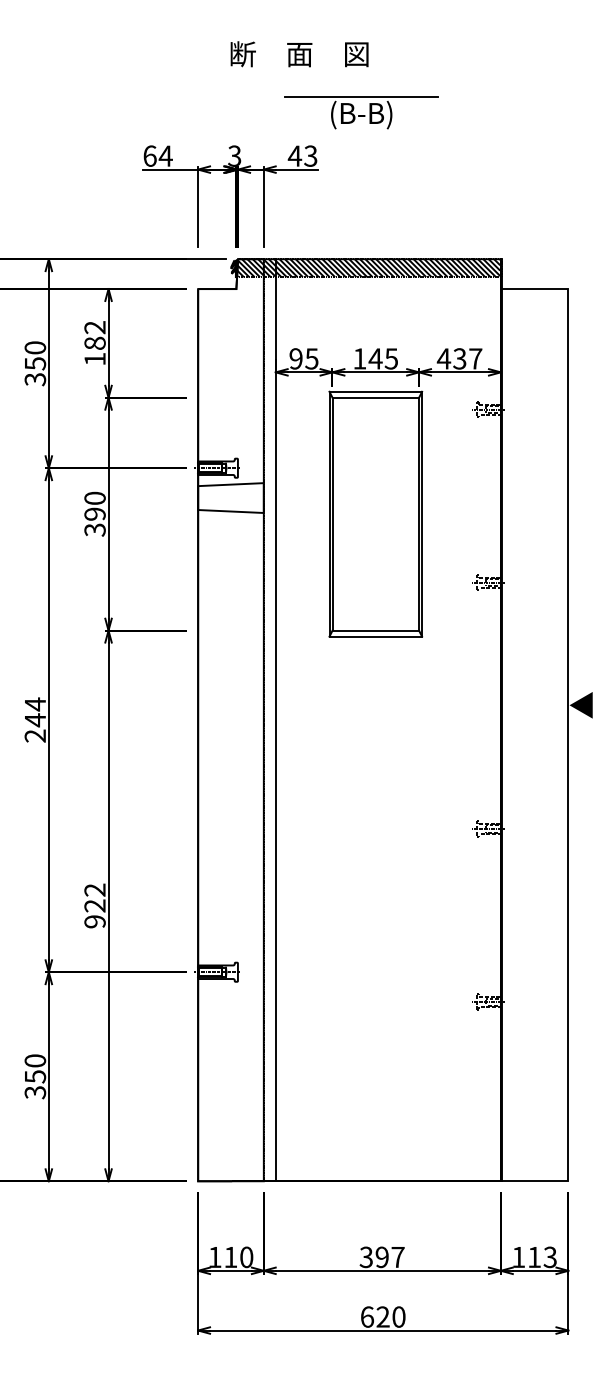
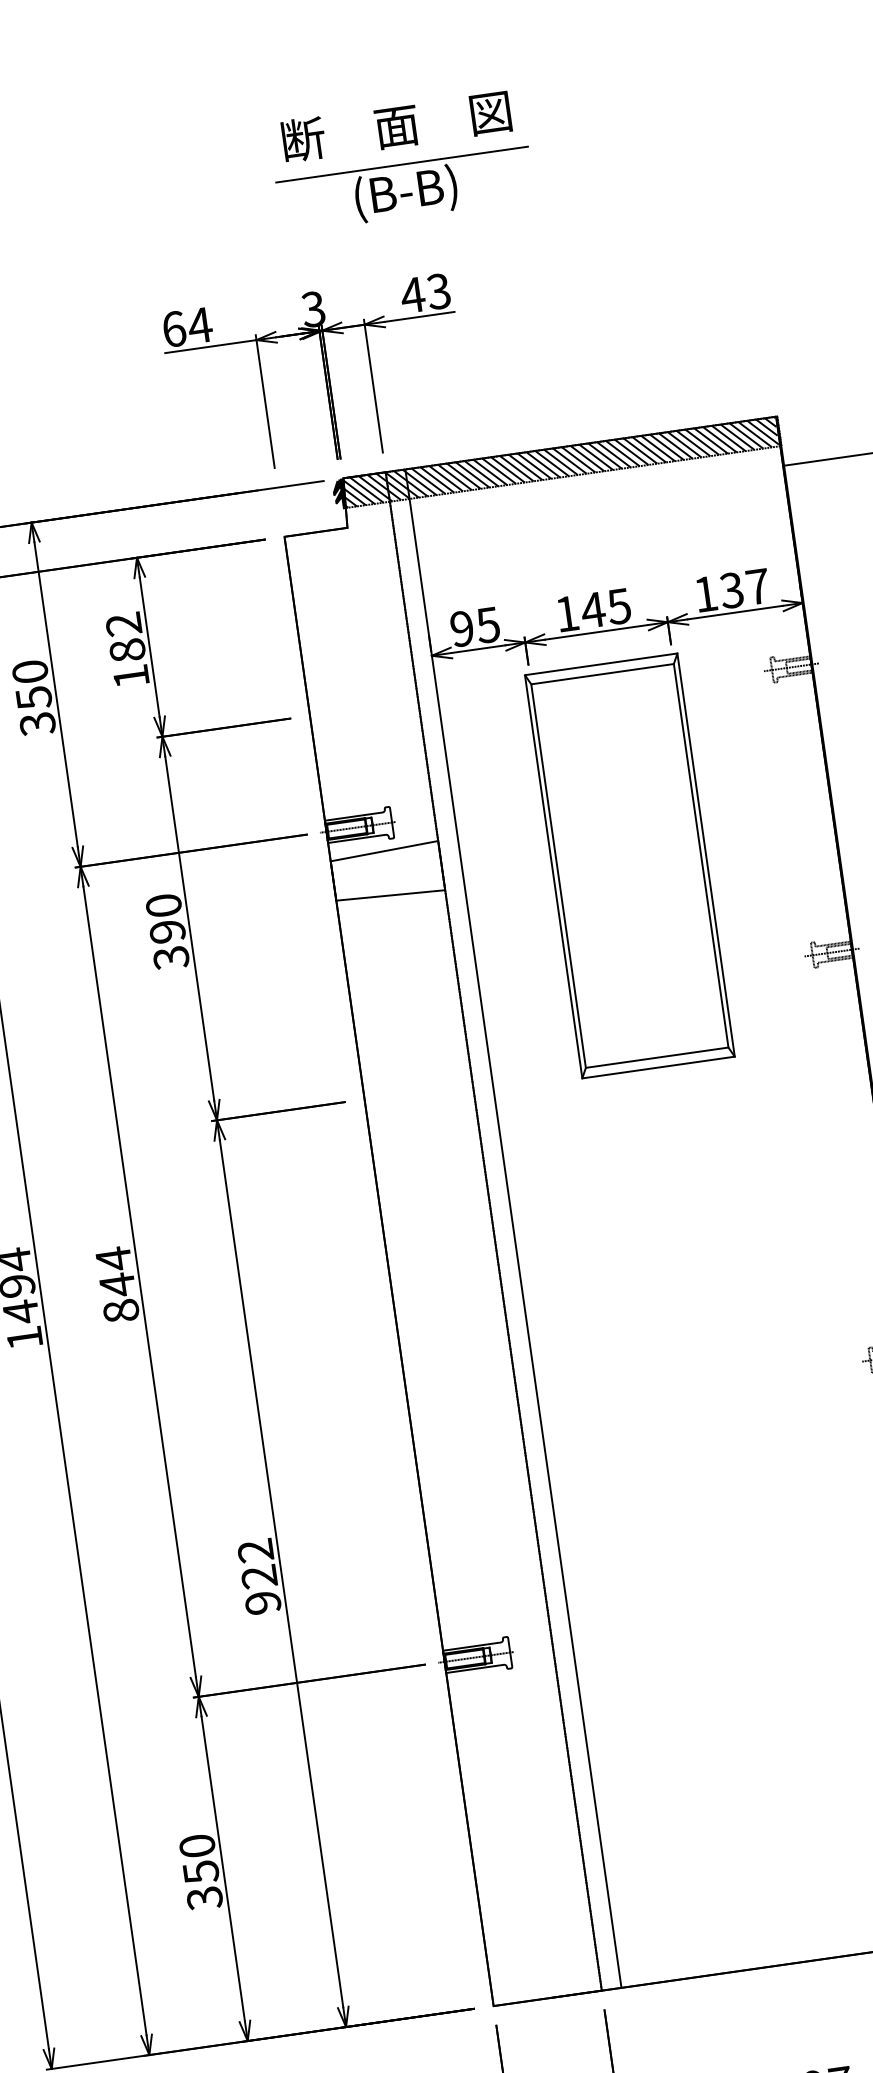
part: (361, 112) -> (405, 189), moved
text: (443, 358) -> (704, 593), 437 -> 137
text: (35, 735) -> (121, 1310), 244 -> 844

